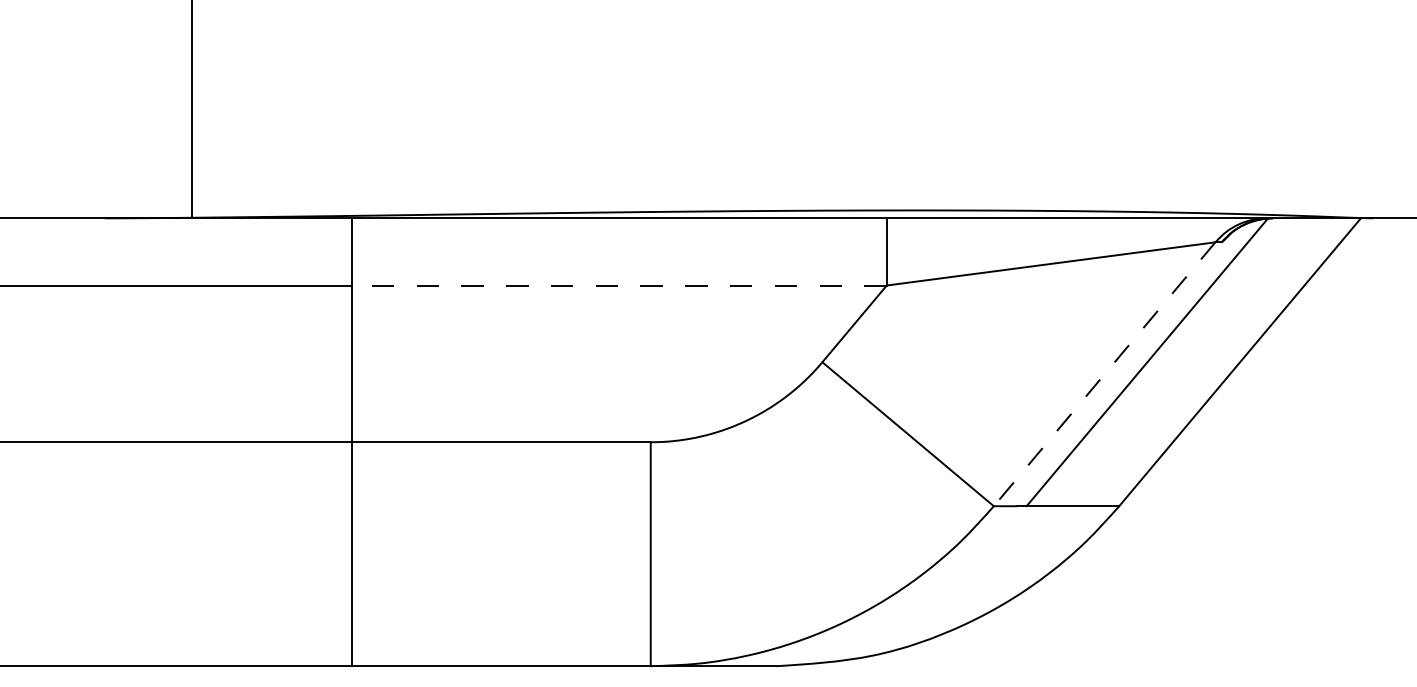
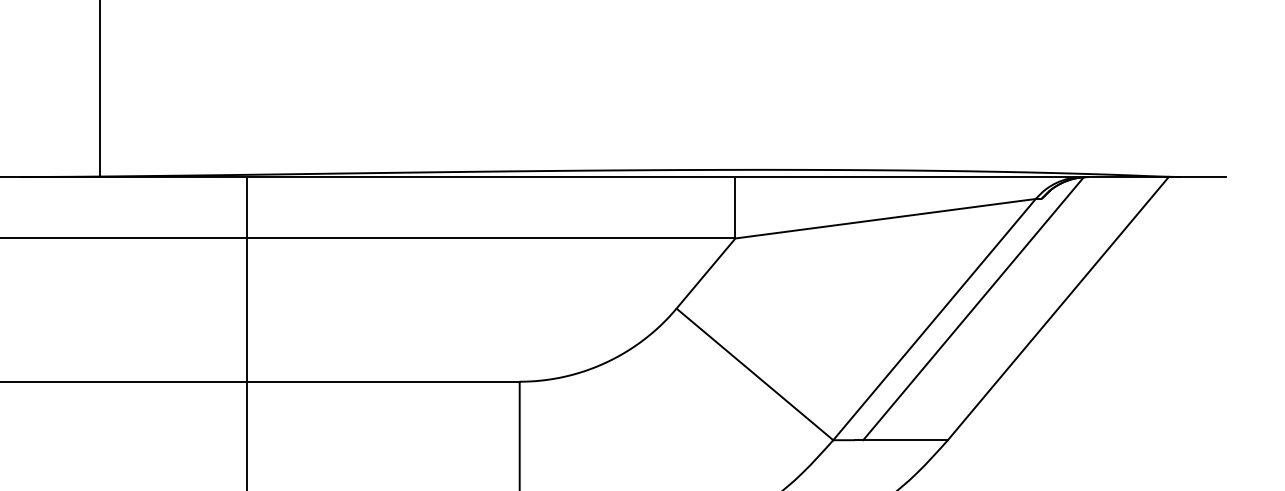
line: (619, 285) -> (491, 238), dashed -> solid
line: (1104, 374) -> (934, 319), dashed -> solid

